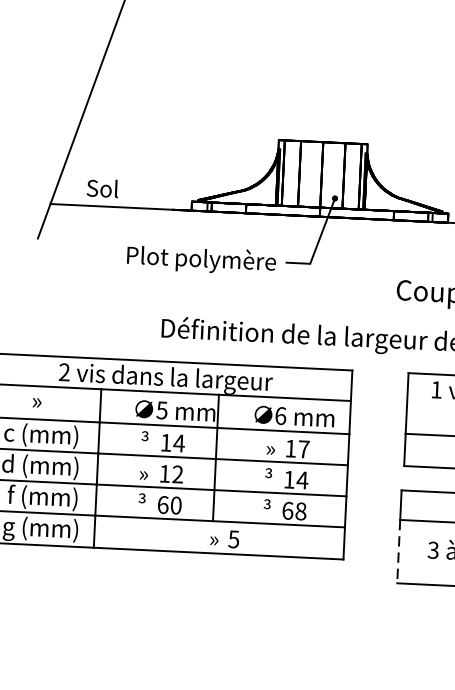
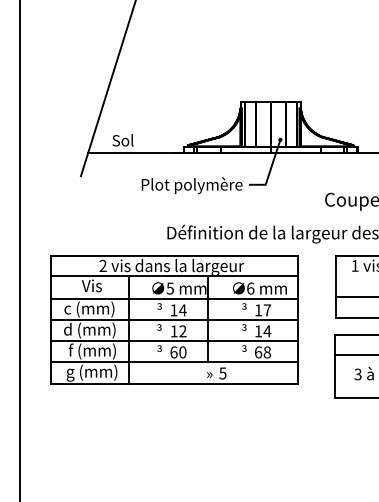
text: (45, 400) -> (91, 285), » -> Vis
text: (270, 445) -> (244, 308), » -> ³
text: (143, 470) -> (159, 329), » -> ³
line: (398, 551) -> (334, 376), dashed -> solid

